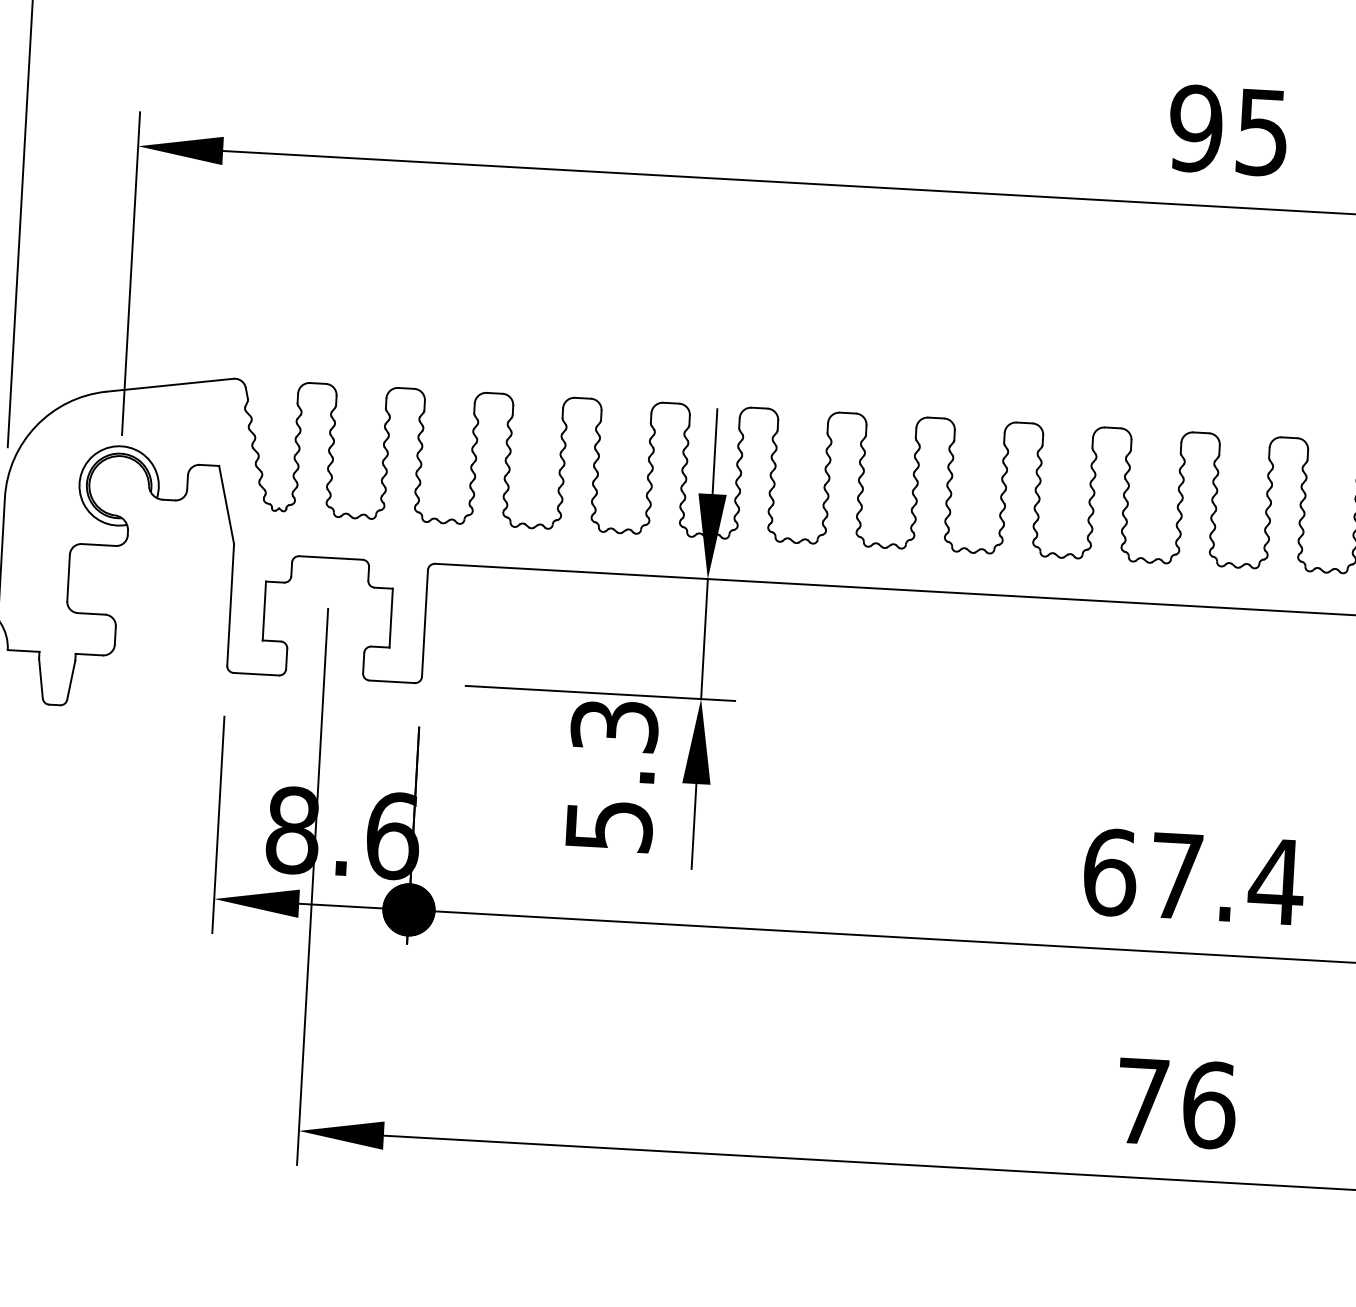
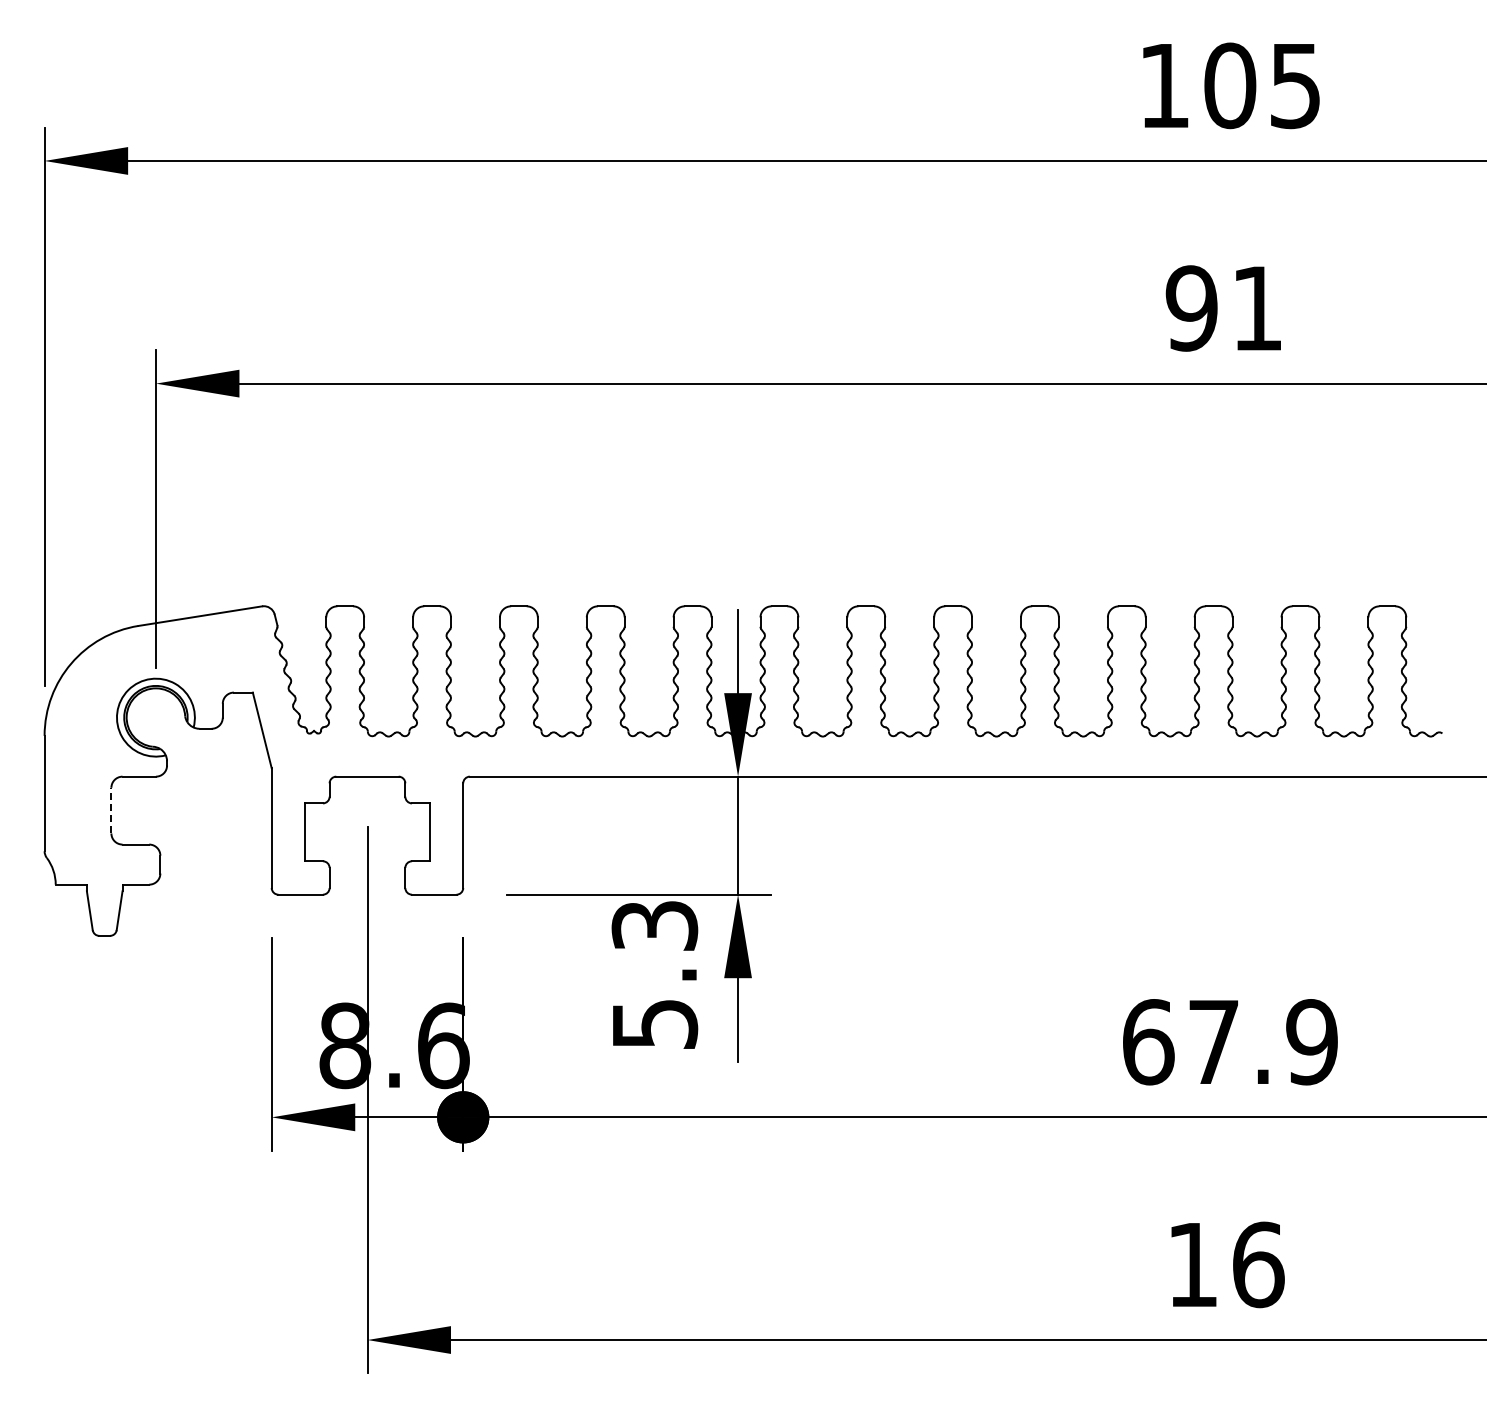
text: (1261, 132) -> (1256, 308), 95 -> 91
line: (68, 577) -> (111, 810), solid -> dashed
text: (1275, 882) -> (1311, 1042), 67.4 -> 67.9
text: (1142, 1101) -> (1192, 1264), 76 -> 16

